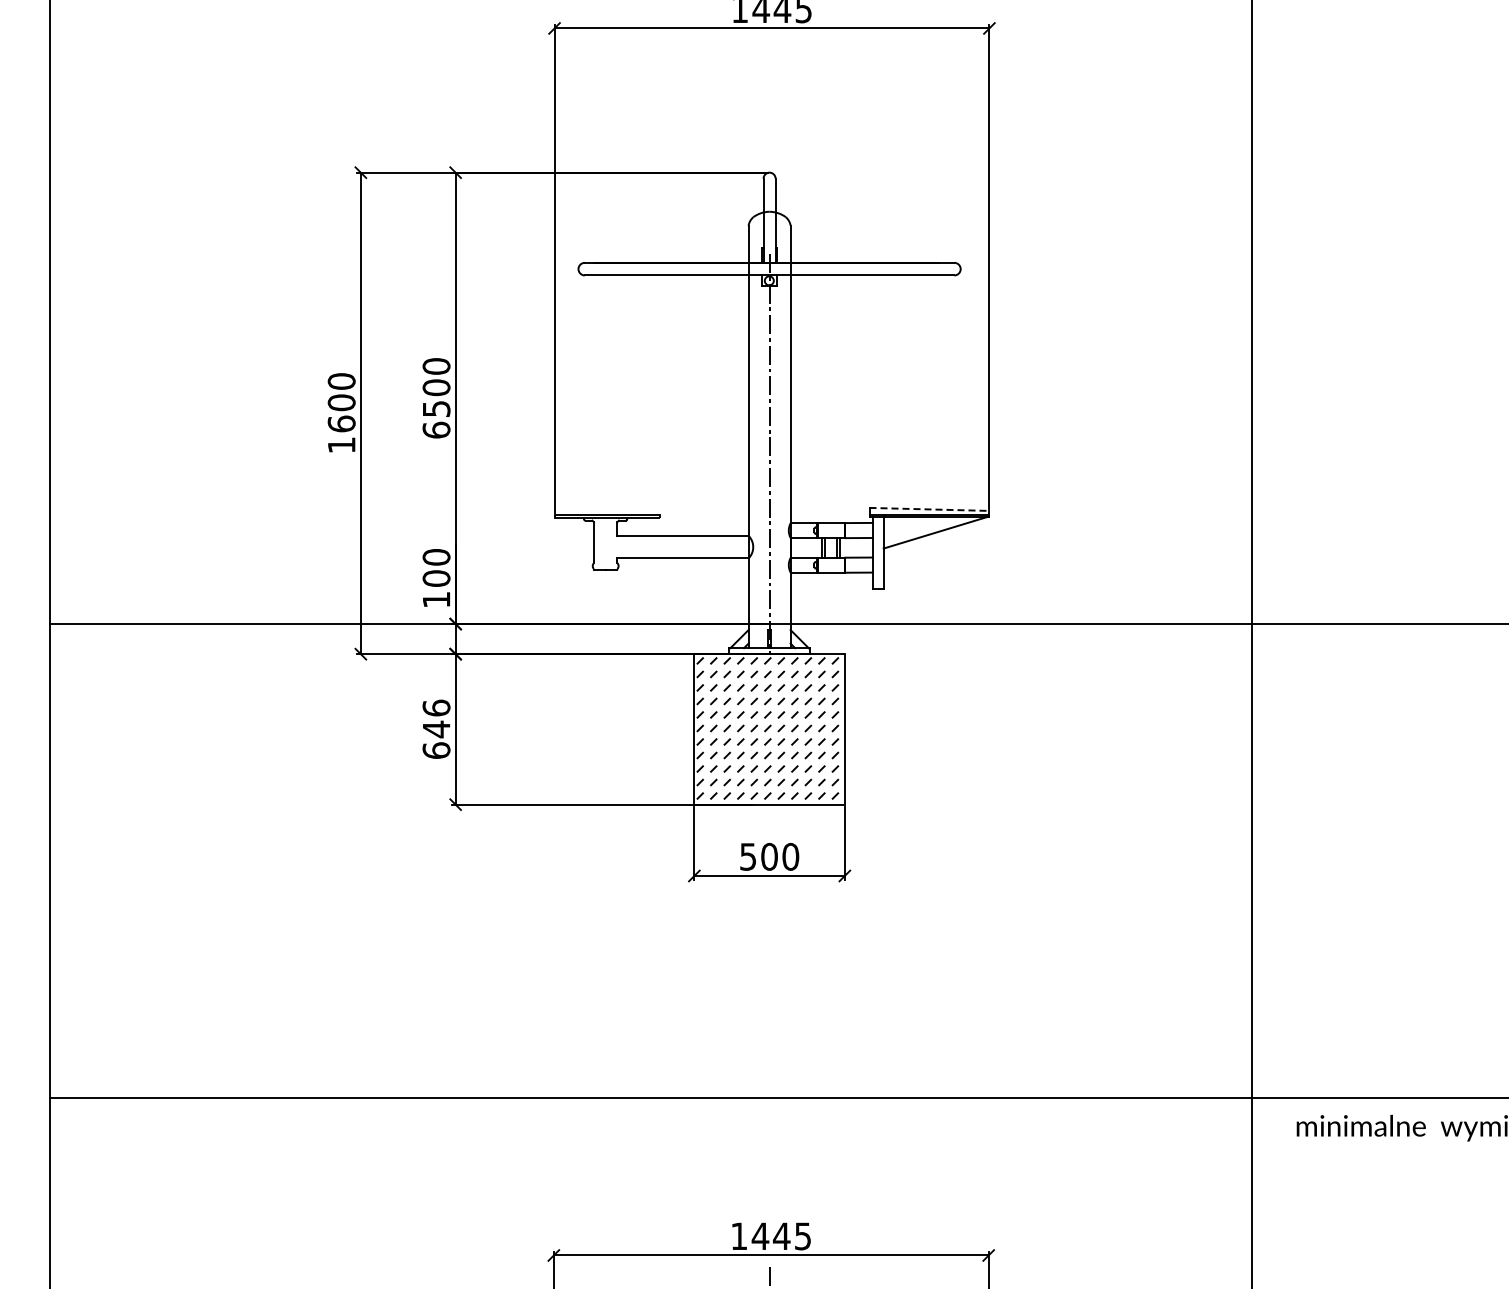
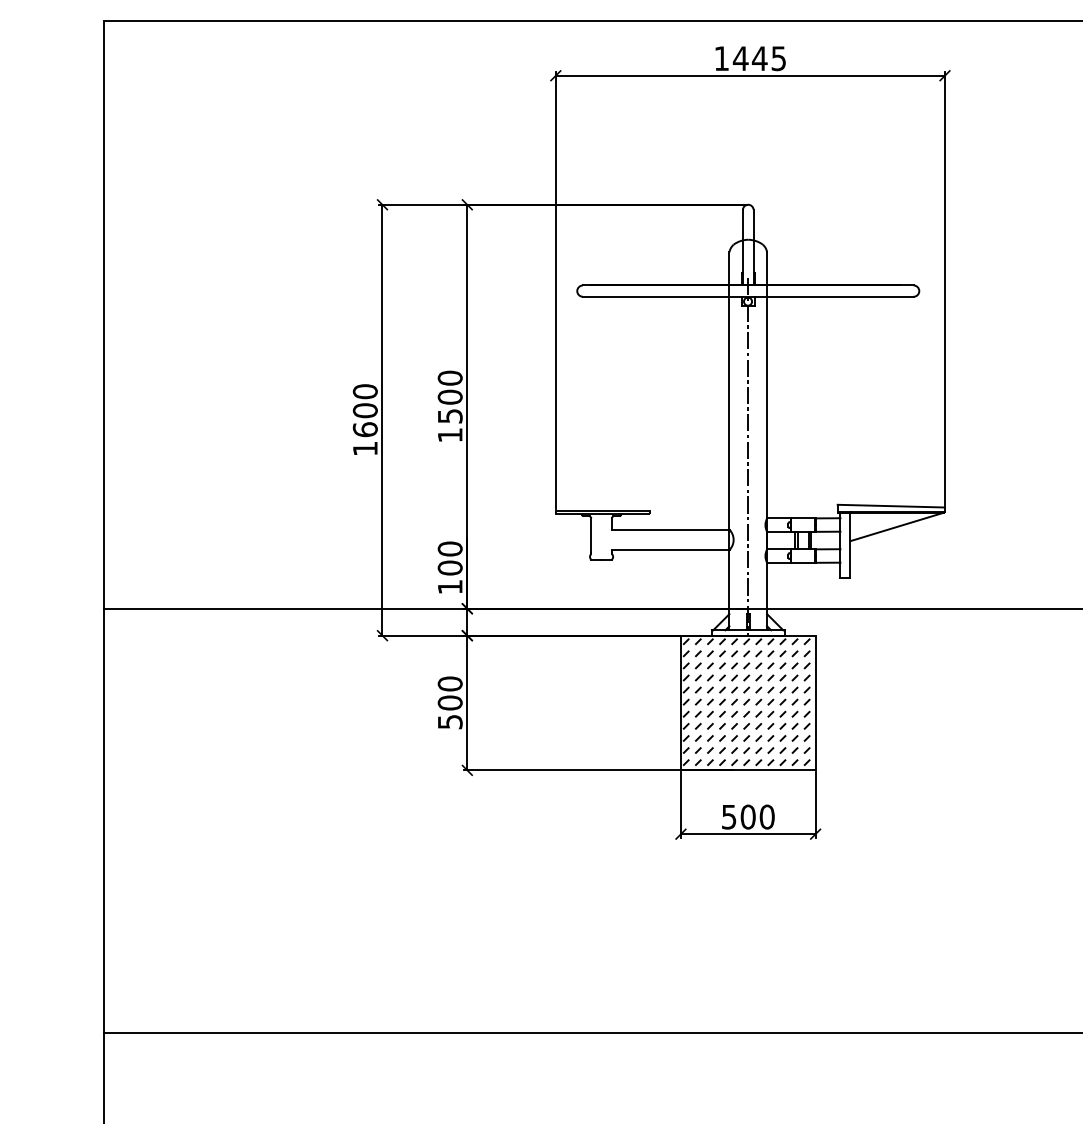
text: (436, 429) -> (450, 434), 6500 -> 1500
line: (929, 509) -> (891, 506), dashed -> solid
text: (436, 728) -> (450, 702), 646 -> 500

